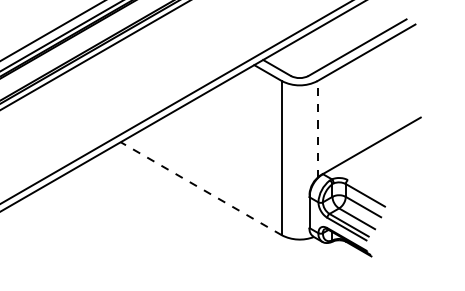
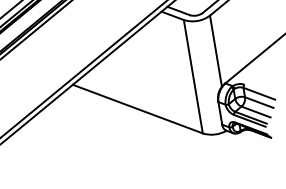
line: (317, 128) -> (215, 50), dashed -> solid
line: (200, 188) -> (137, 109), dashed -> solid

